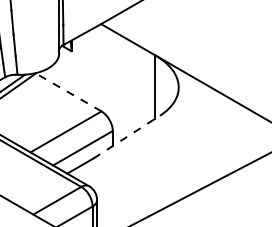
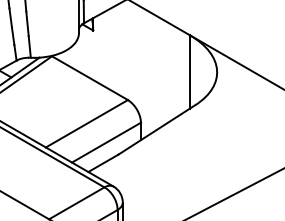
line: (68, 92) -> (89, 78), dashed -> solid
line: (126, 137) -> (156, 130), dashed -> solid

